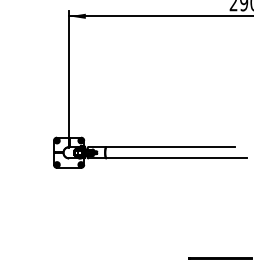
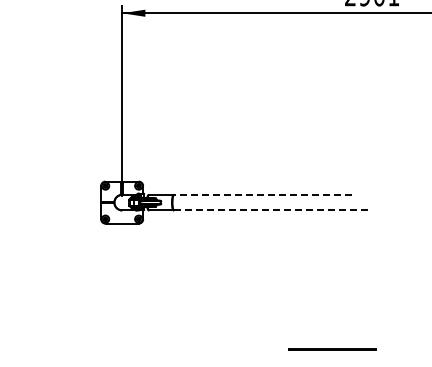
line: (170, 146) -> (263, 194), solid -> dashed
line: (176, 158) -> (271, 210), solid -> dashed

